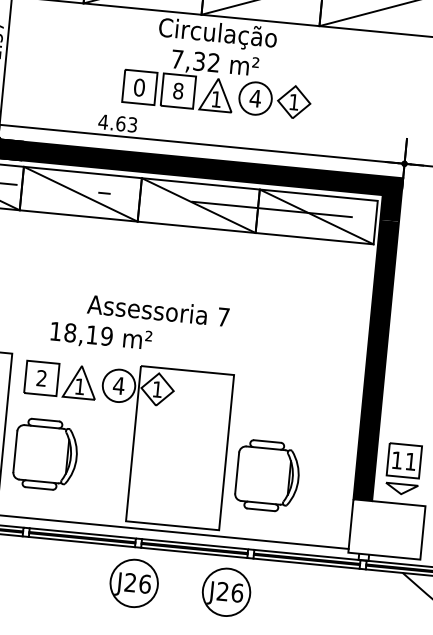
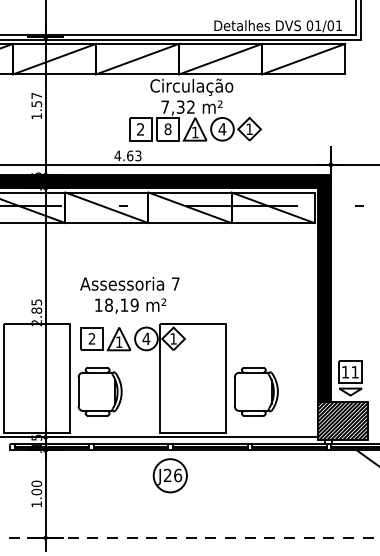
text: (139, 87) -> (140, 129), 0 -> 2
text: (157, 310) -> (129, 283), moved
hatch: (386, 528) -> (342, 420), added
part: (225, 591) -> (234, 475), removed

